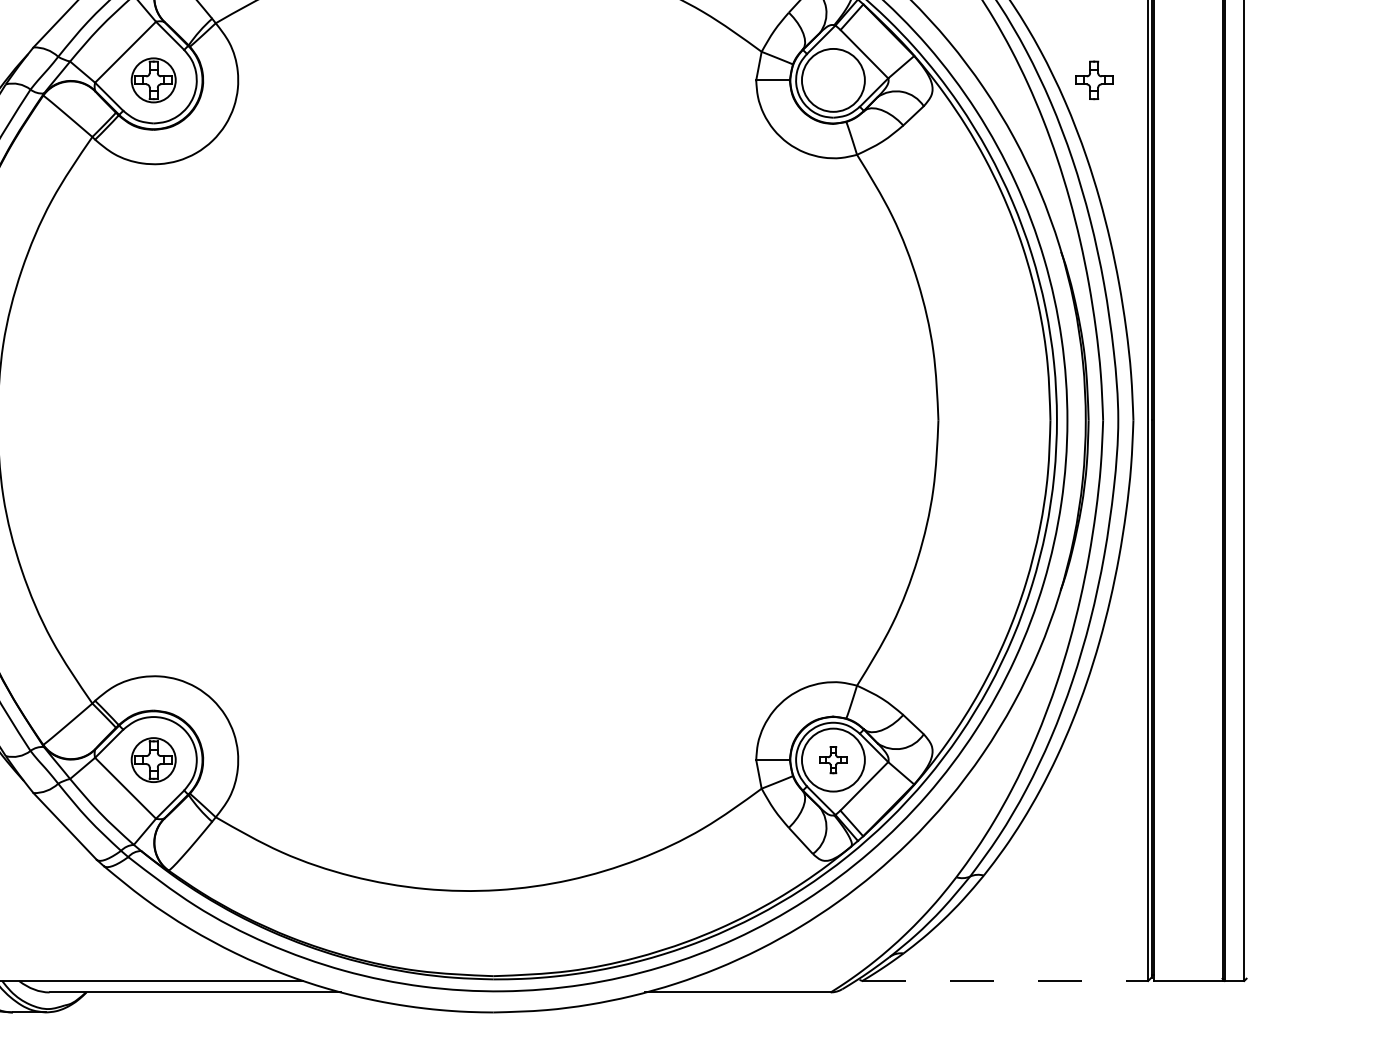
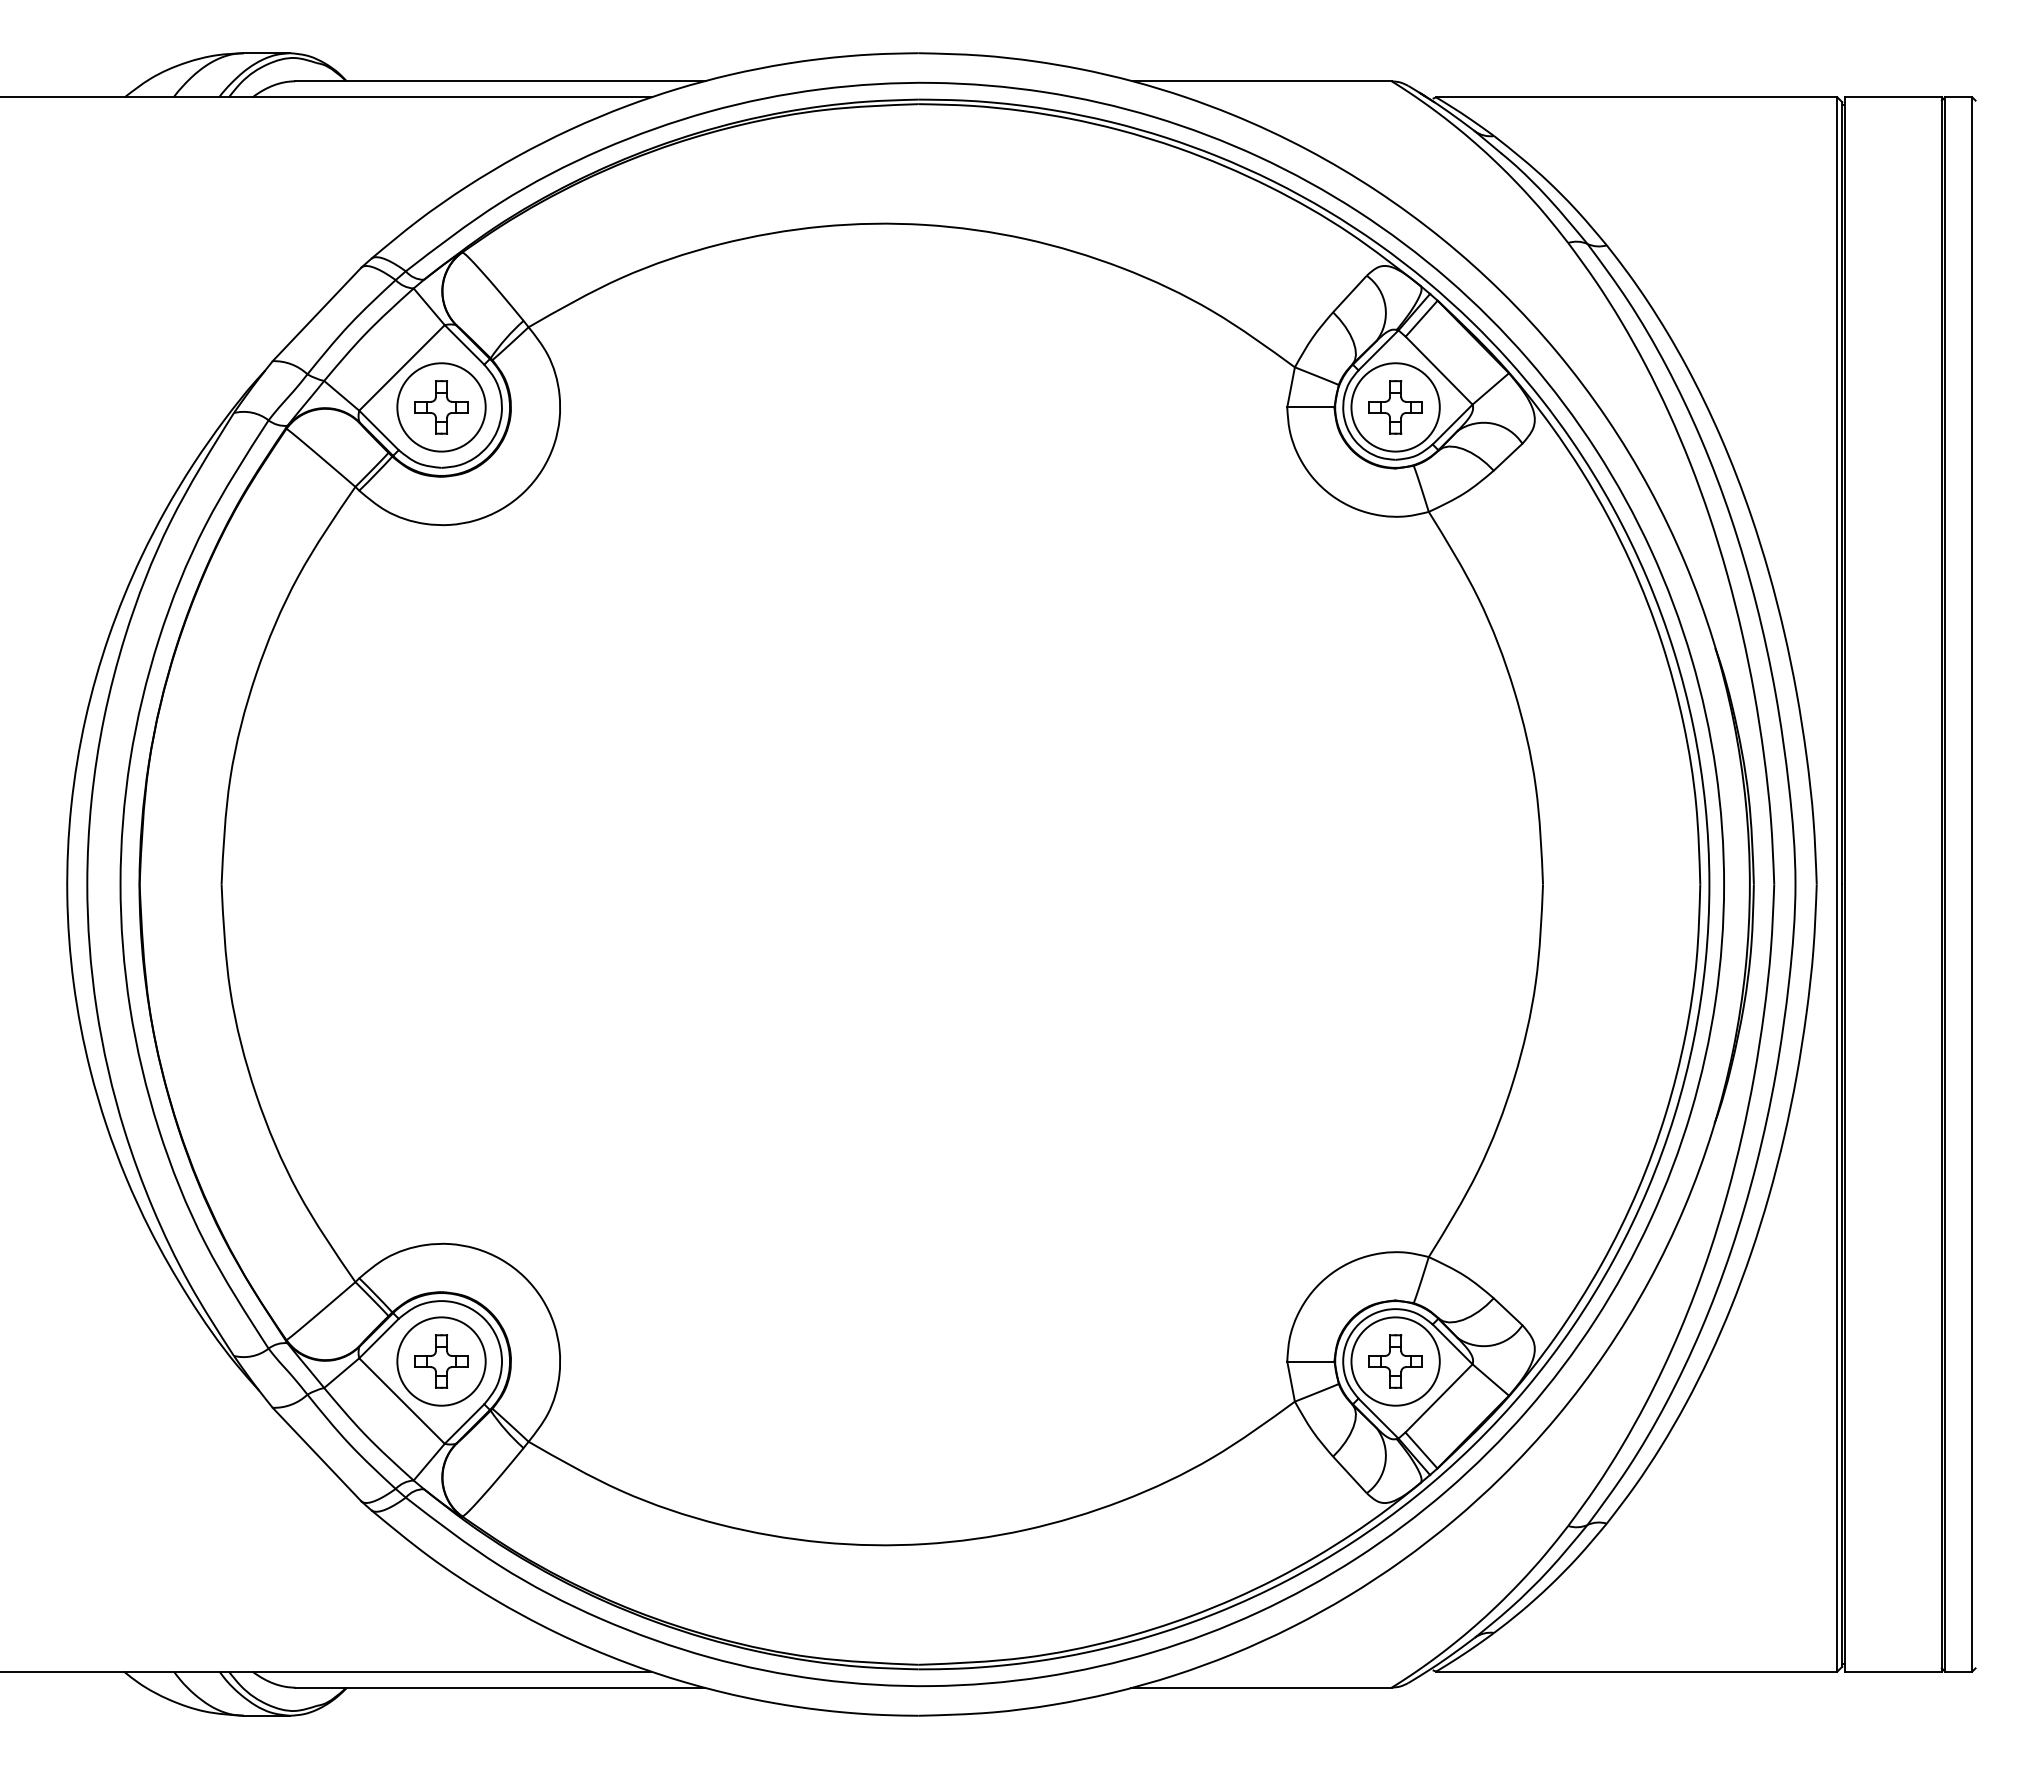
circle: (153, 80) -> (441, 407), size x1.43
part: (1094, 80) -> (1395, 407), moved
circle: (153, 760) -> (441, 1361), size x1.43
part: (833, 760) -> (1395, 1361), size x1.43
line: (1005, 980) -> (1636, 1671), dashed -> solid

